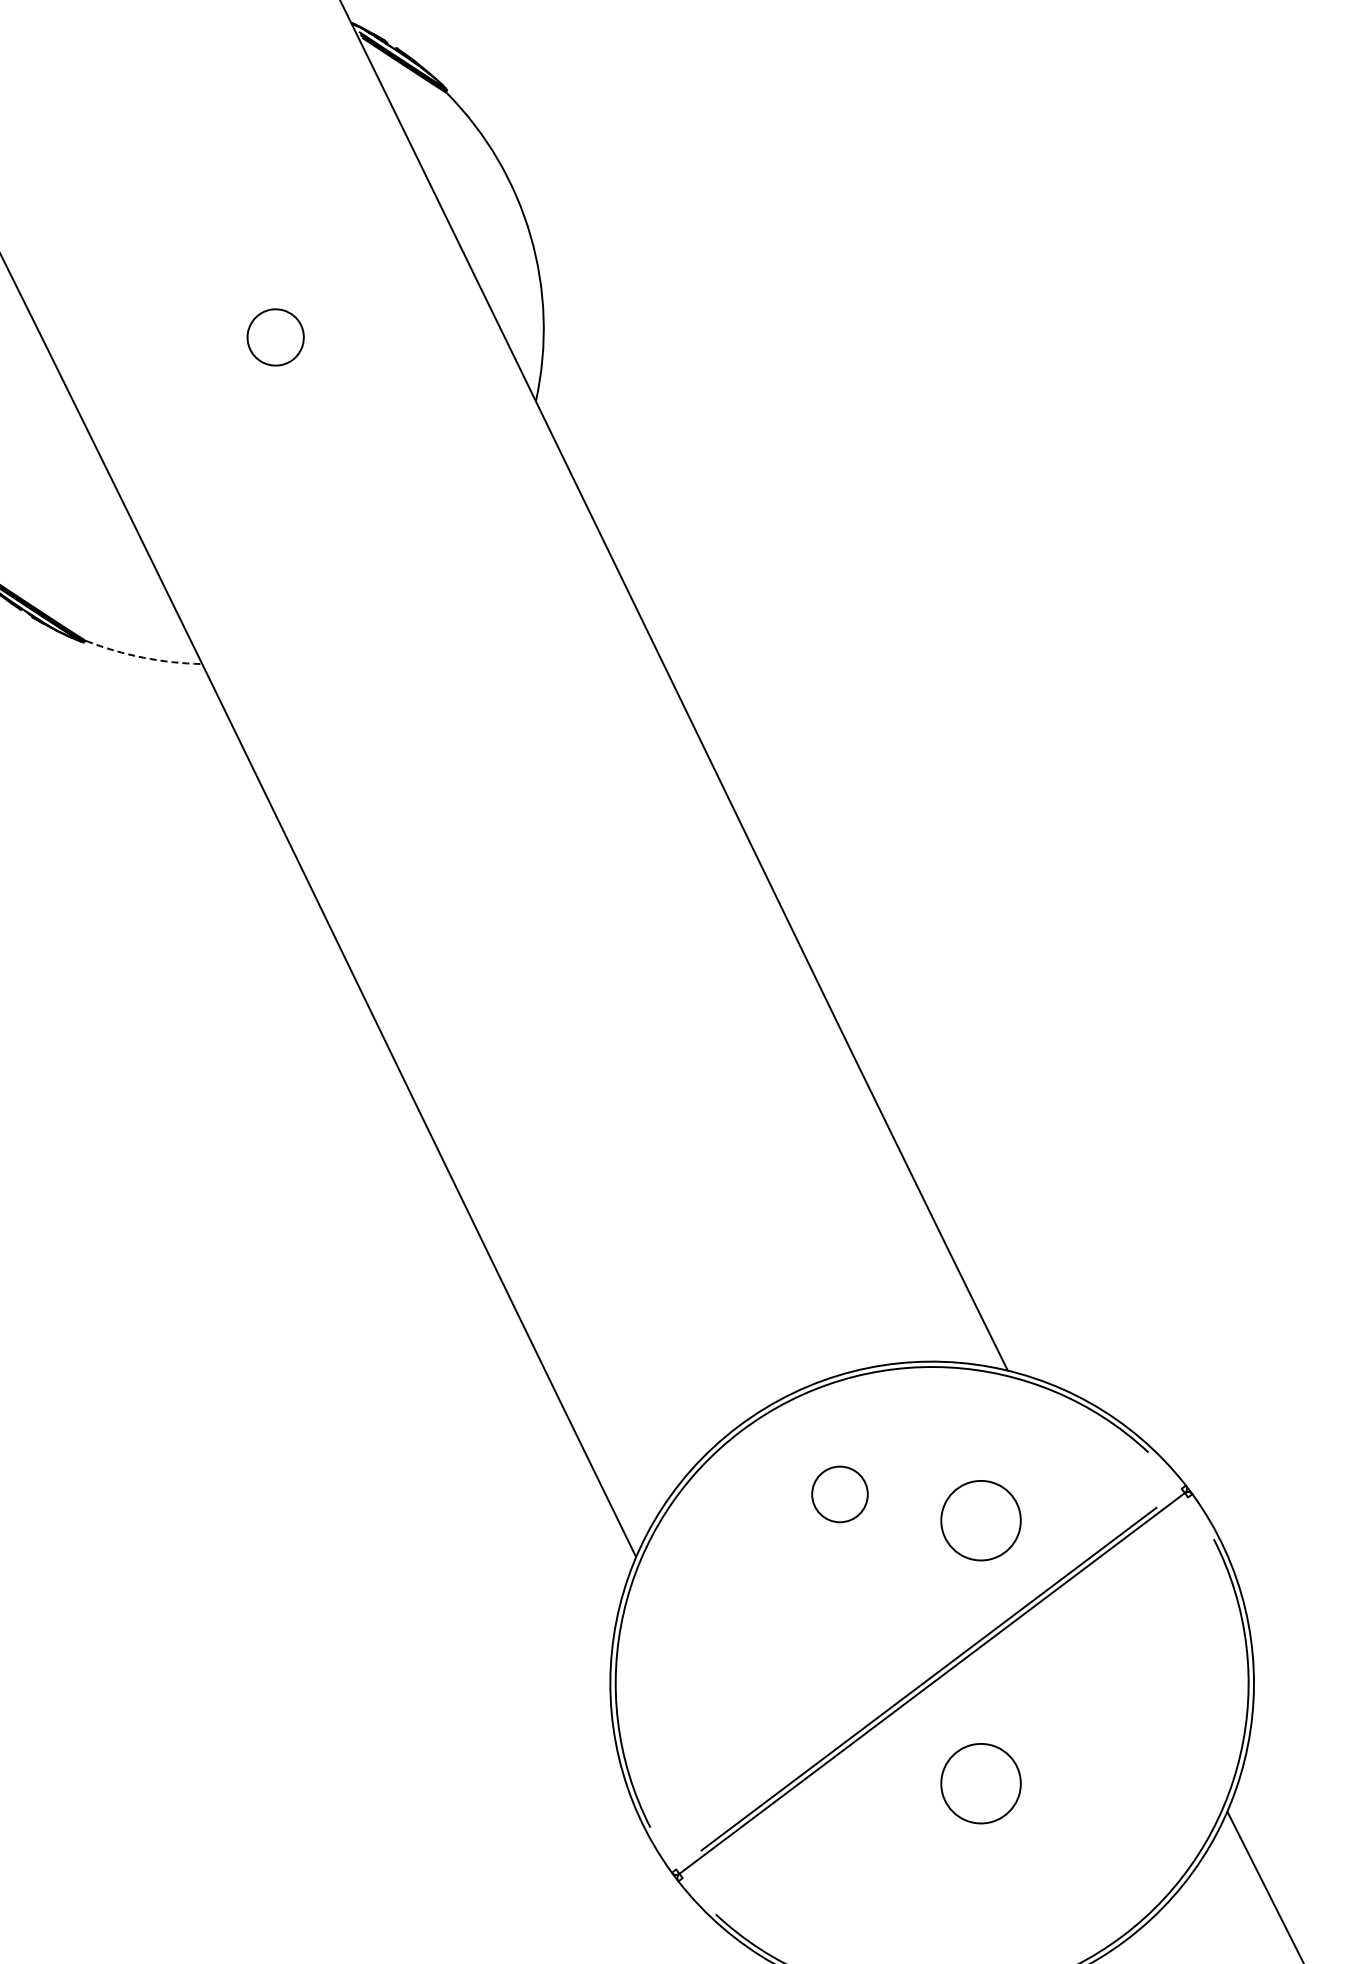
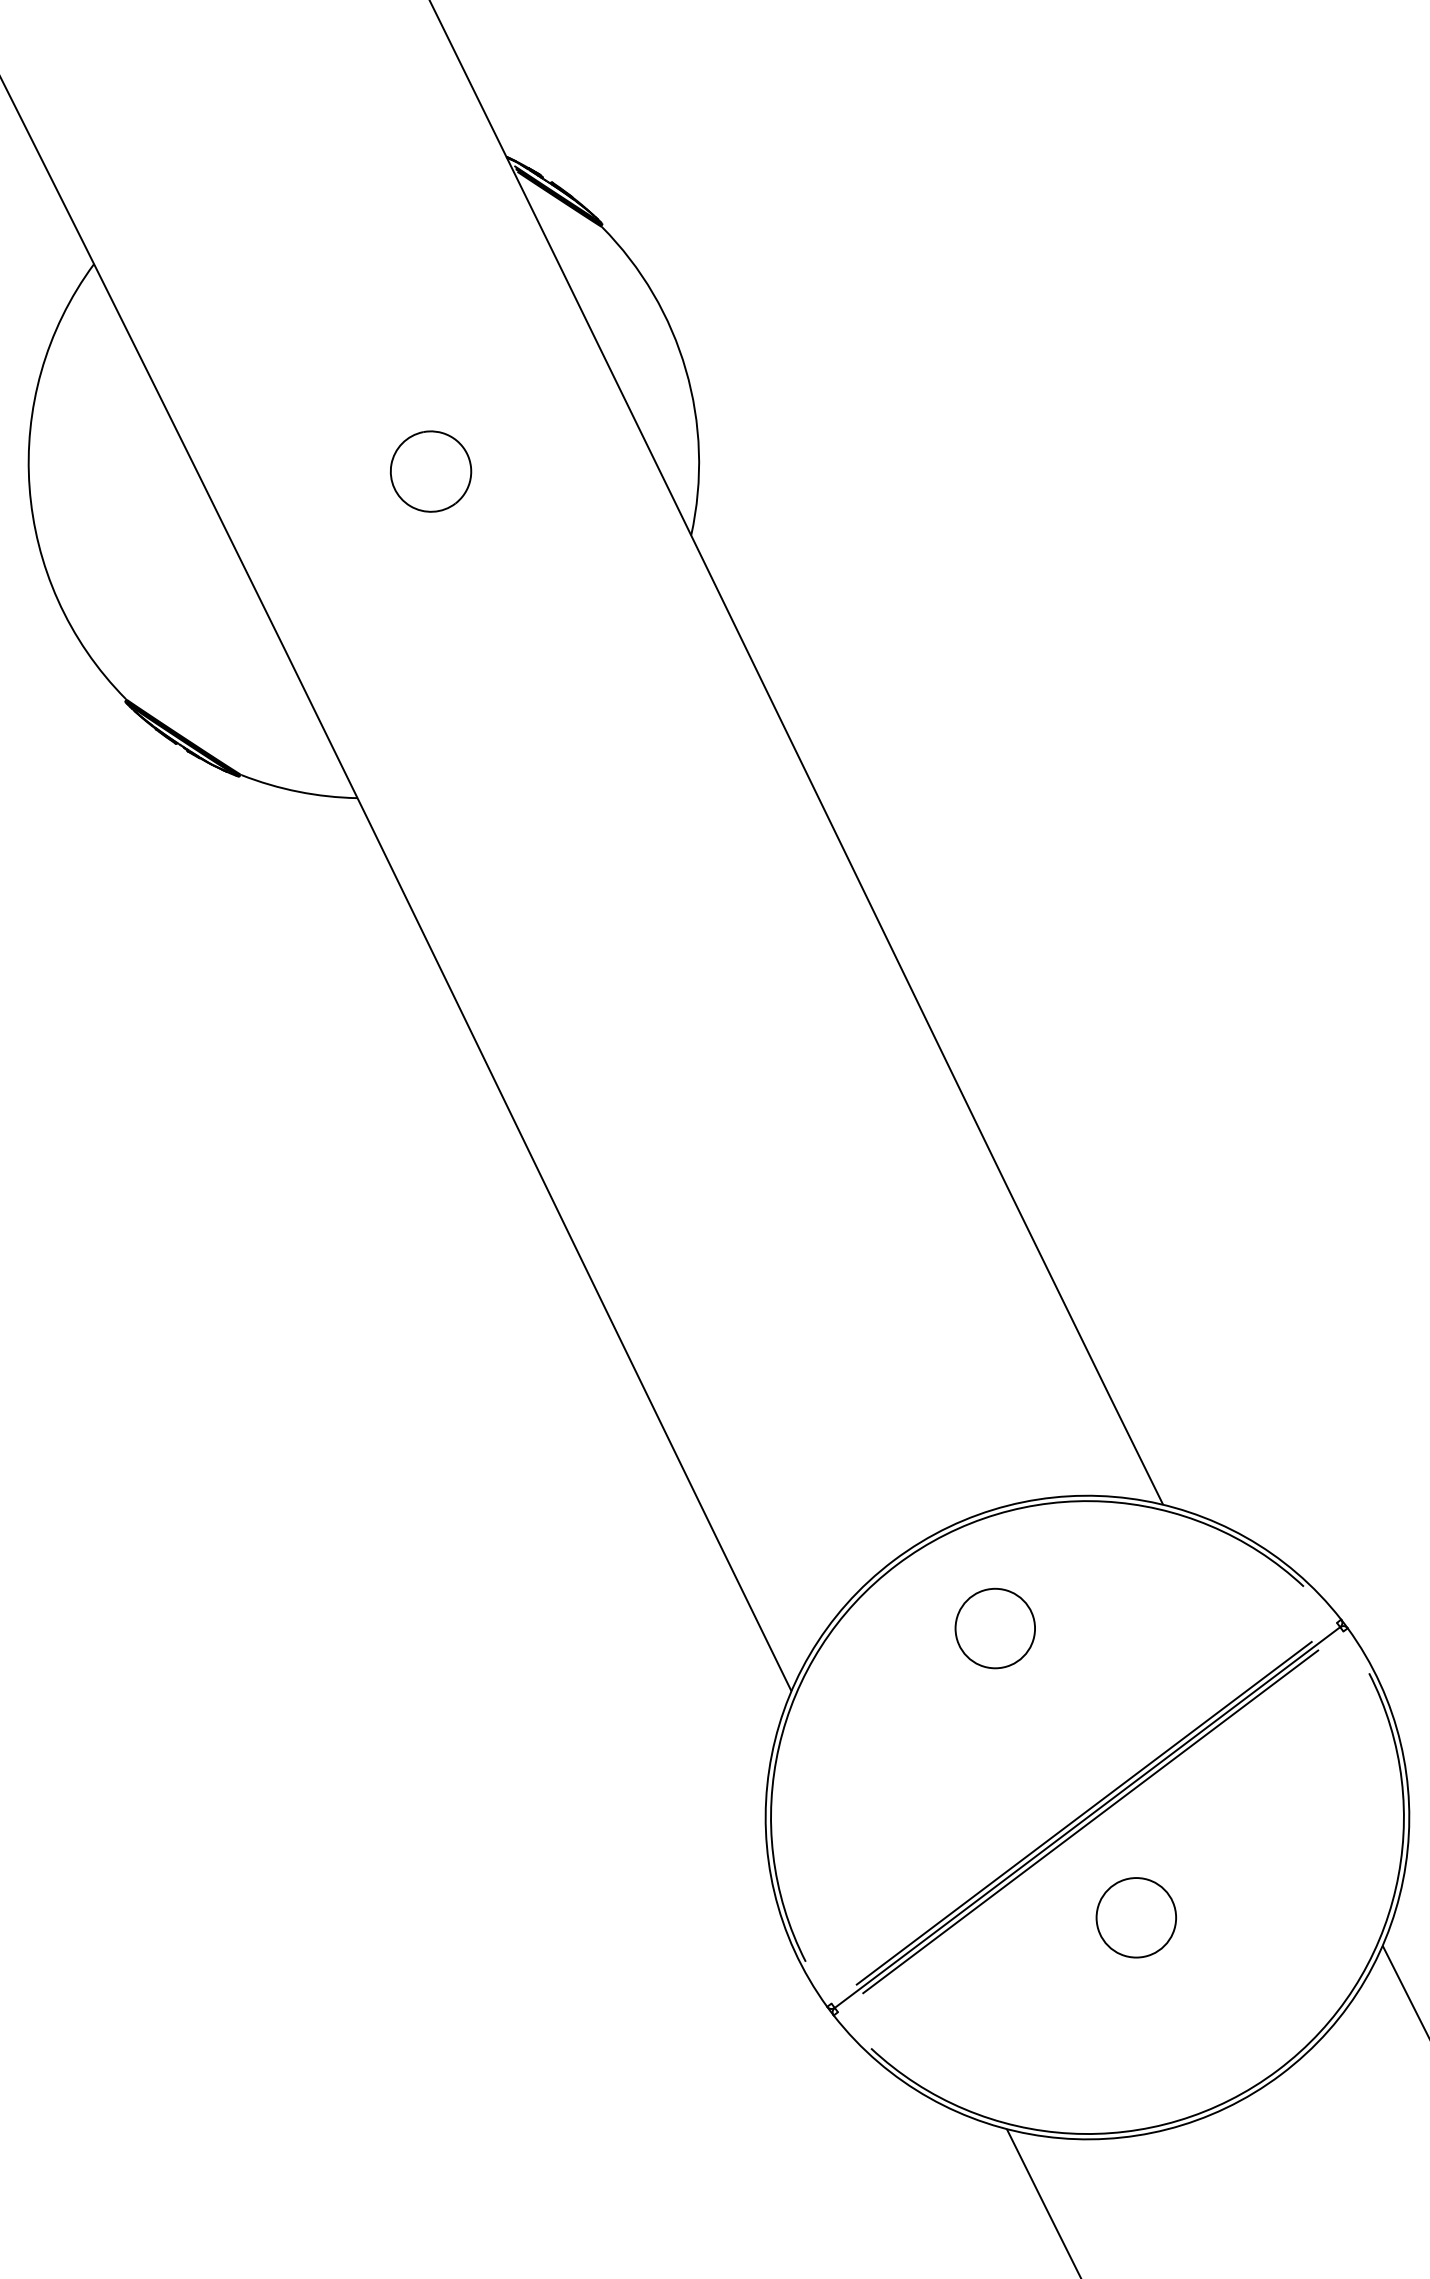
part: (275, 337) -> (430, 471), size x1.43
arc: (143, 657) -> (298, 791), dashed -> solid
circle: (840, 1494) -> (995, 1628), size x1.43
circle: (980, 1520) -> (1135, 1654), removed
line: (935, 1687) -> (1090, 1821), added

